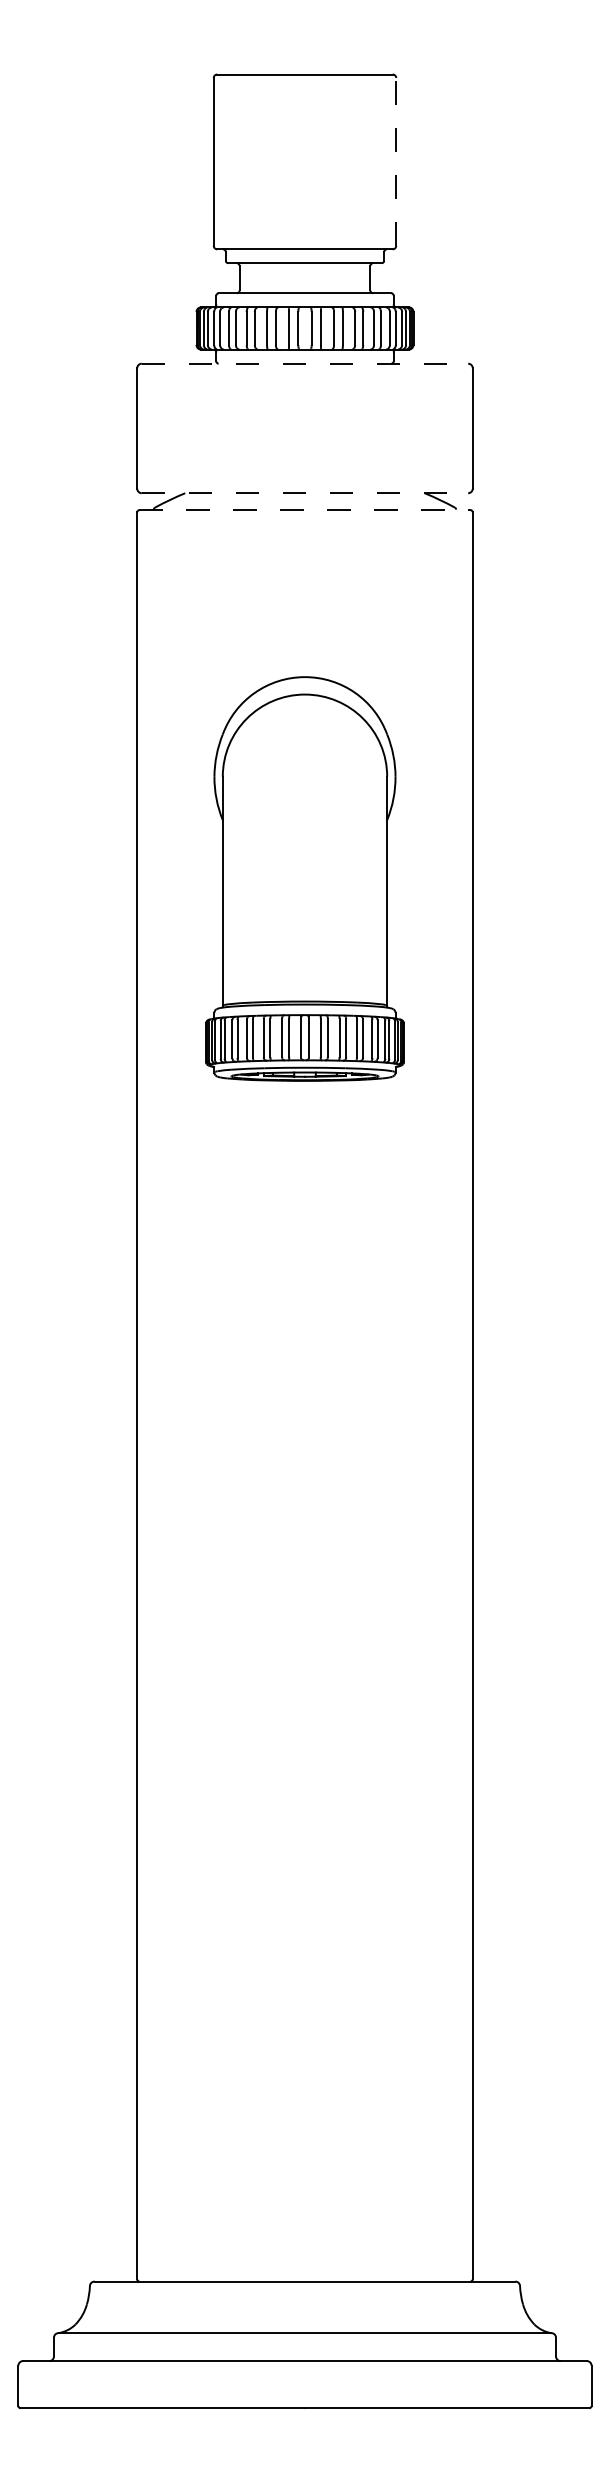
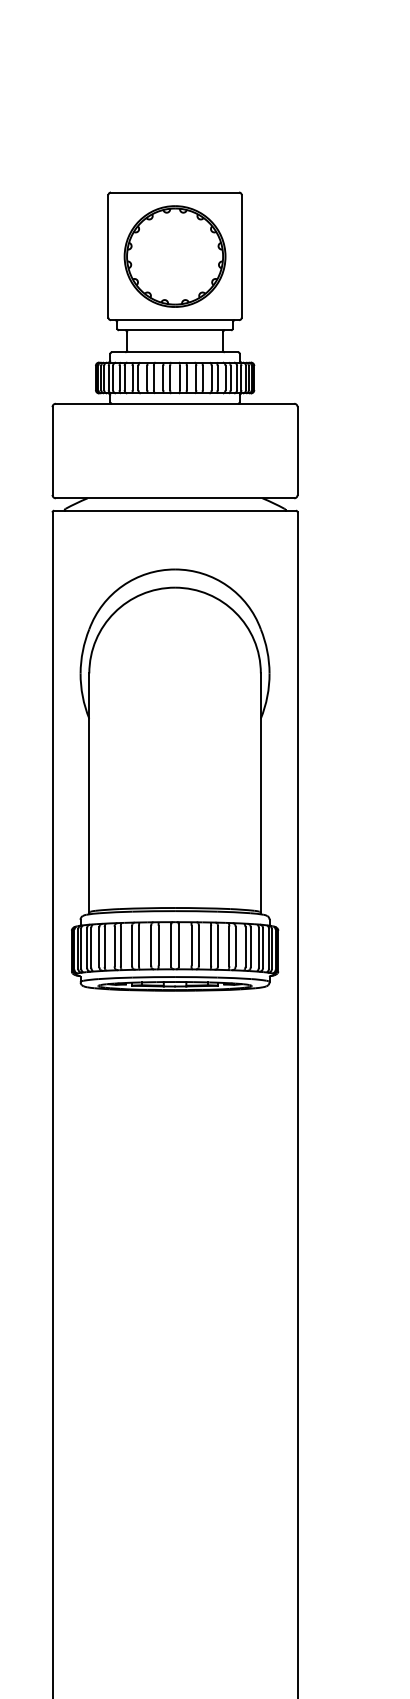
line: (396, 161) -> (241, 256), dashed -> solid
part: (304, 162) -> (174, 256), added
line: (305, 363) -> (175, 403), dashed -> solid
line: (305, 493) -> (175, 498), dashed -> solid
line: (305, 510) -> (175, 510), dashed -> solid
part: (304, 878) -> (174, 779), size x1.43

